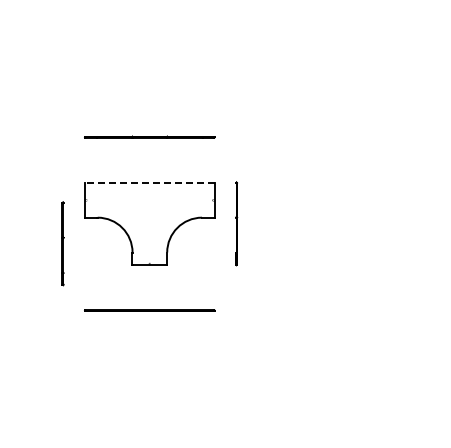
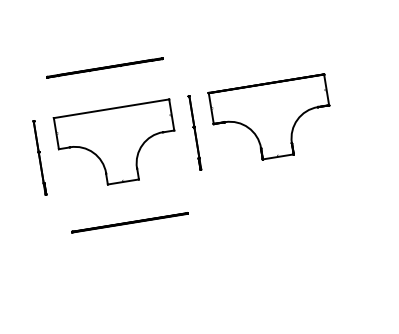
line: (149, 182) -> (111, 108), dashed -> solid
part: (323, 223) -> (272, 119), added
line: (62, 243) -> (39, 157), moved

